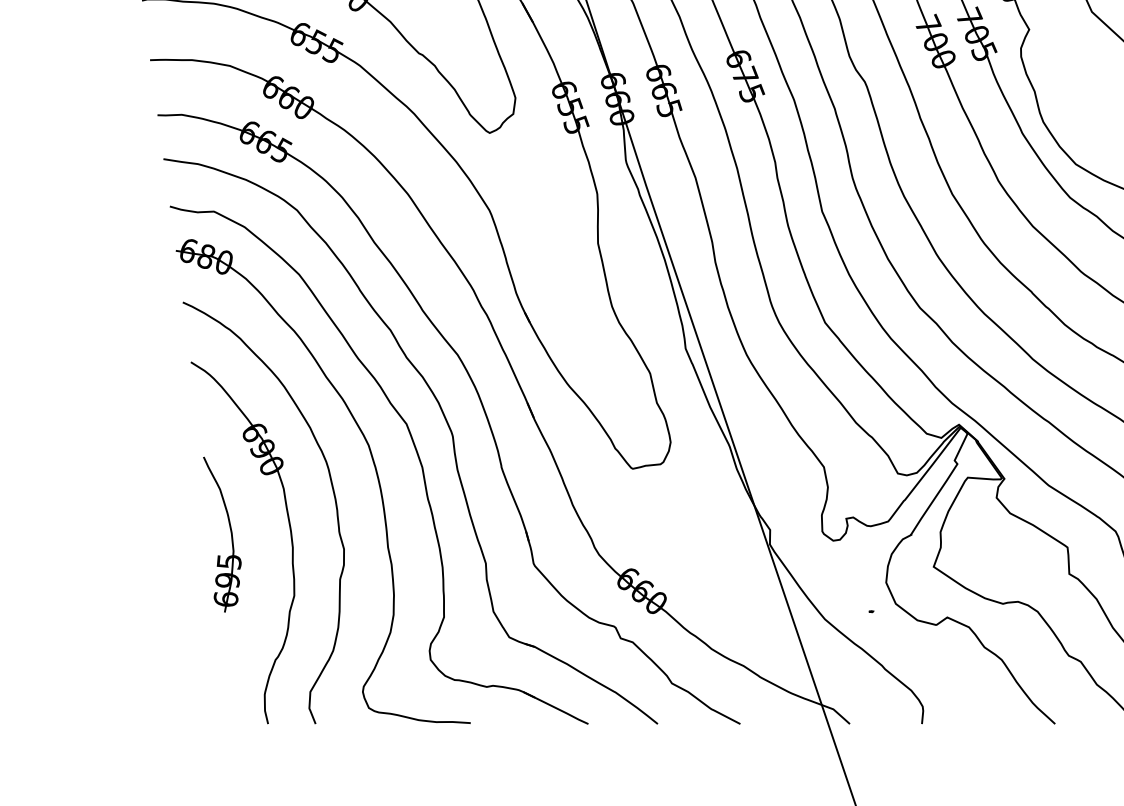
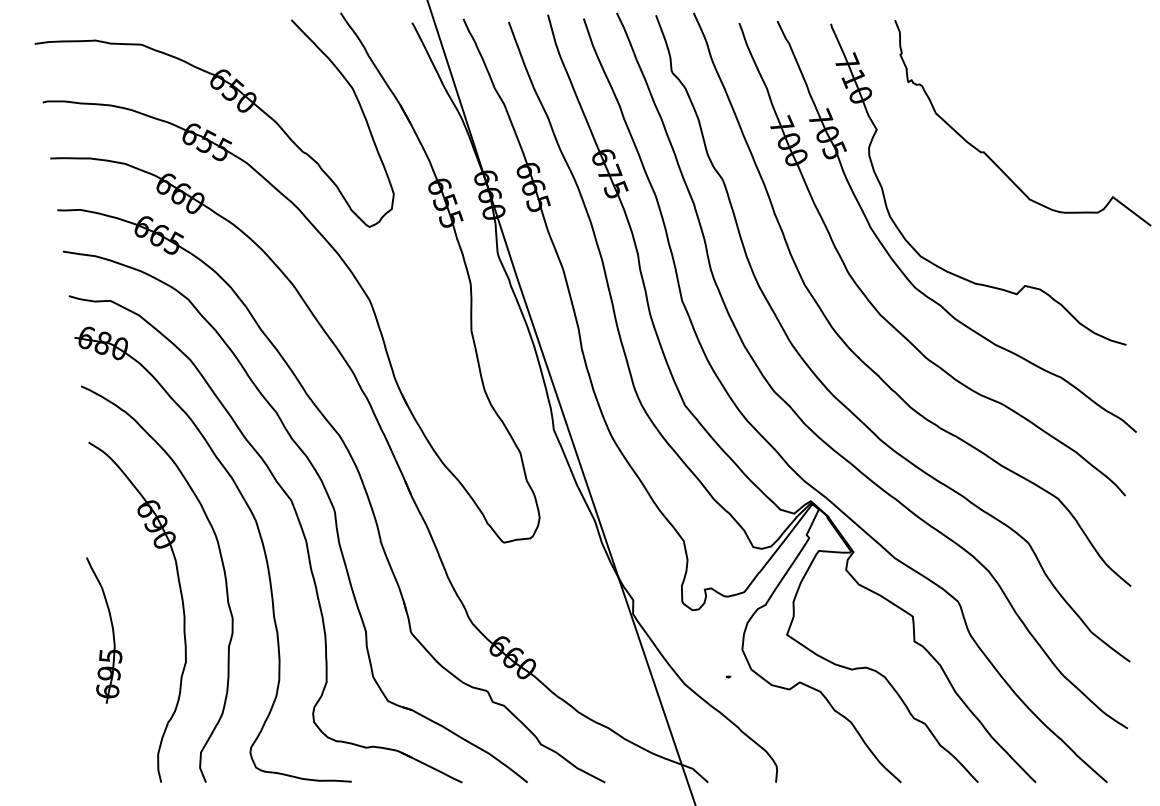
part: (230, 531) -> (111, 627), moved

